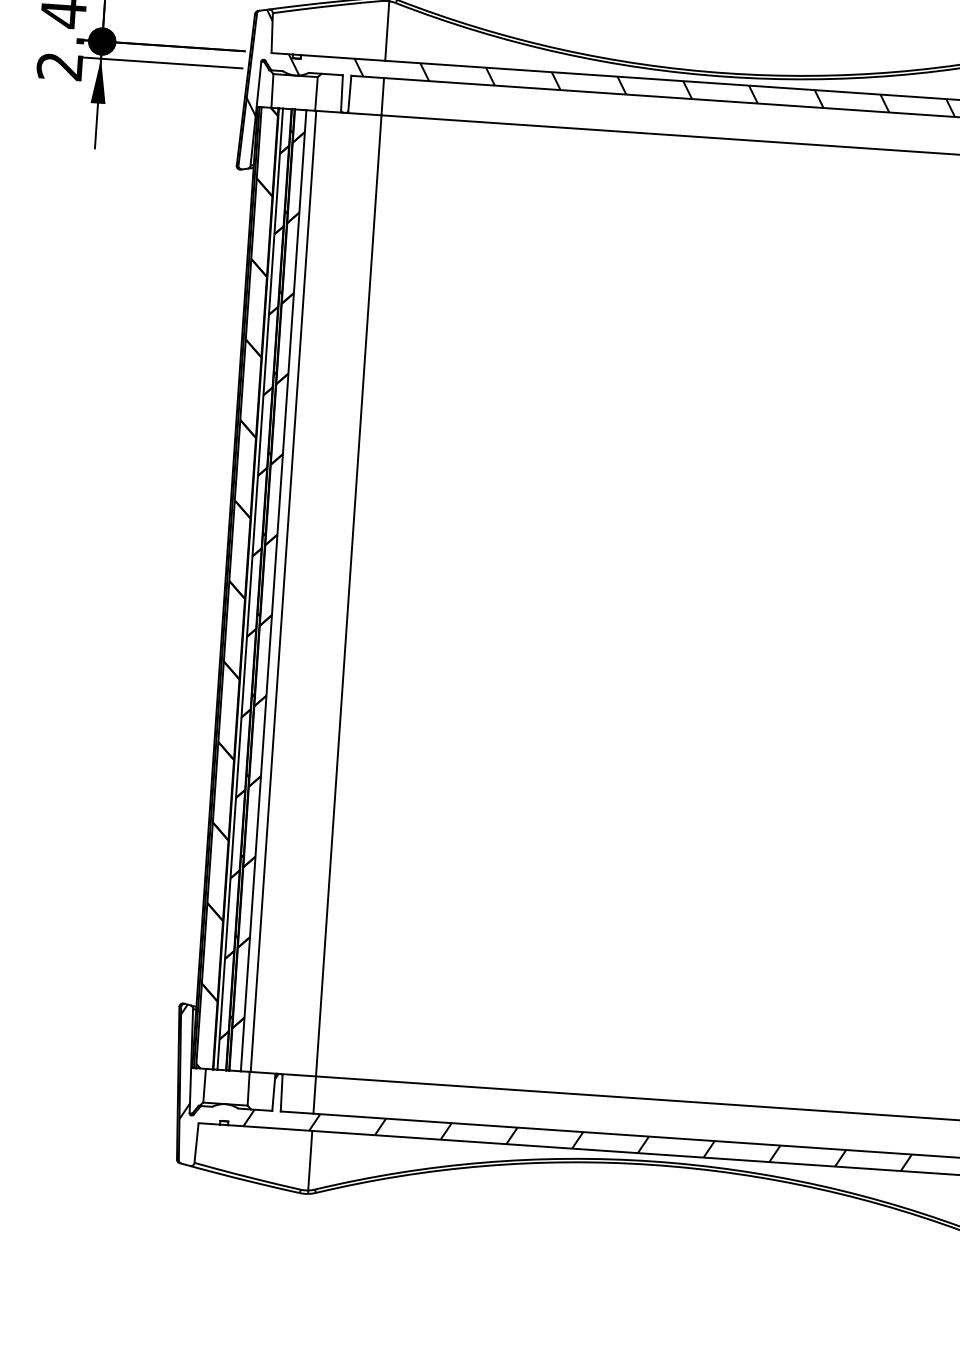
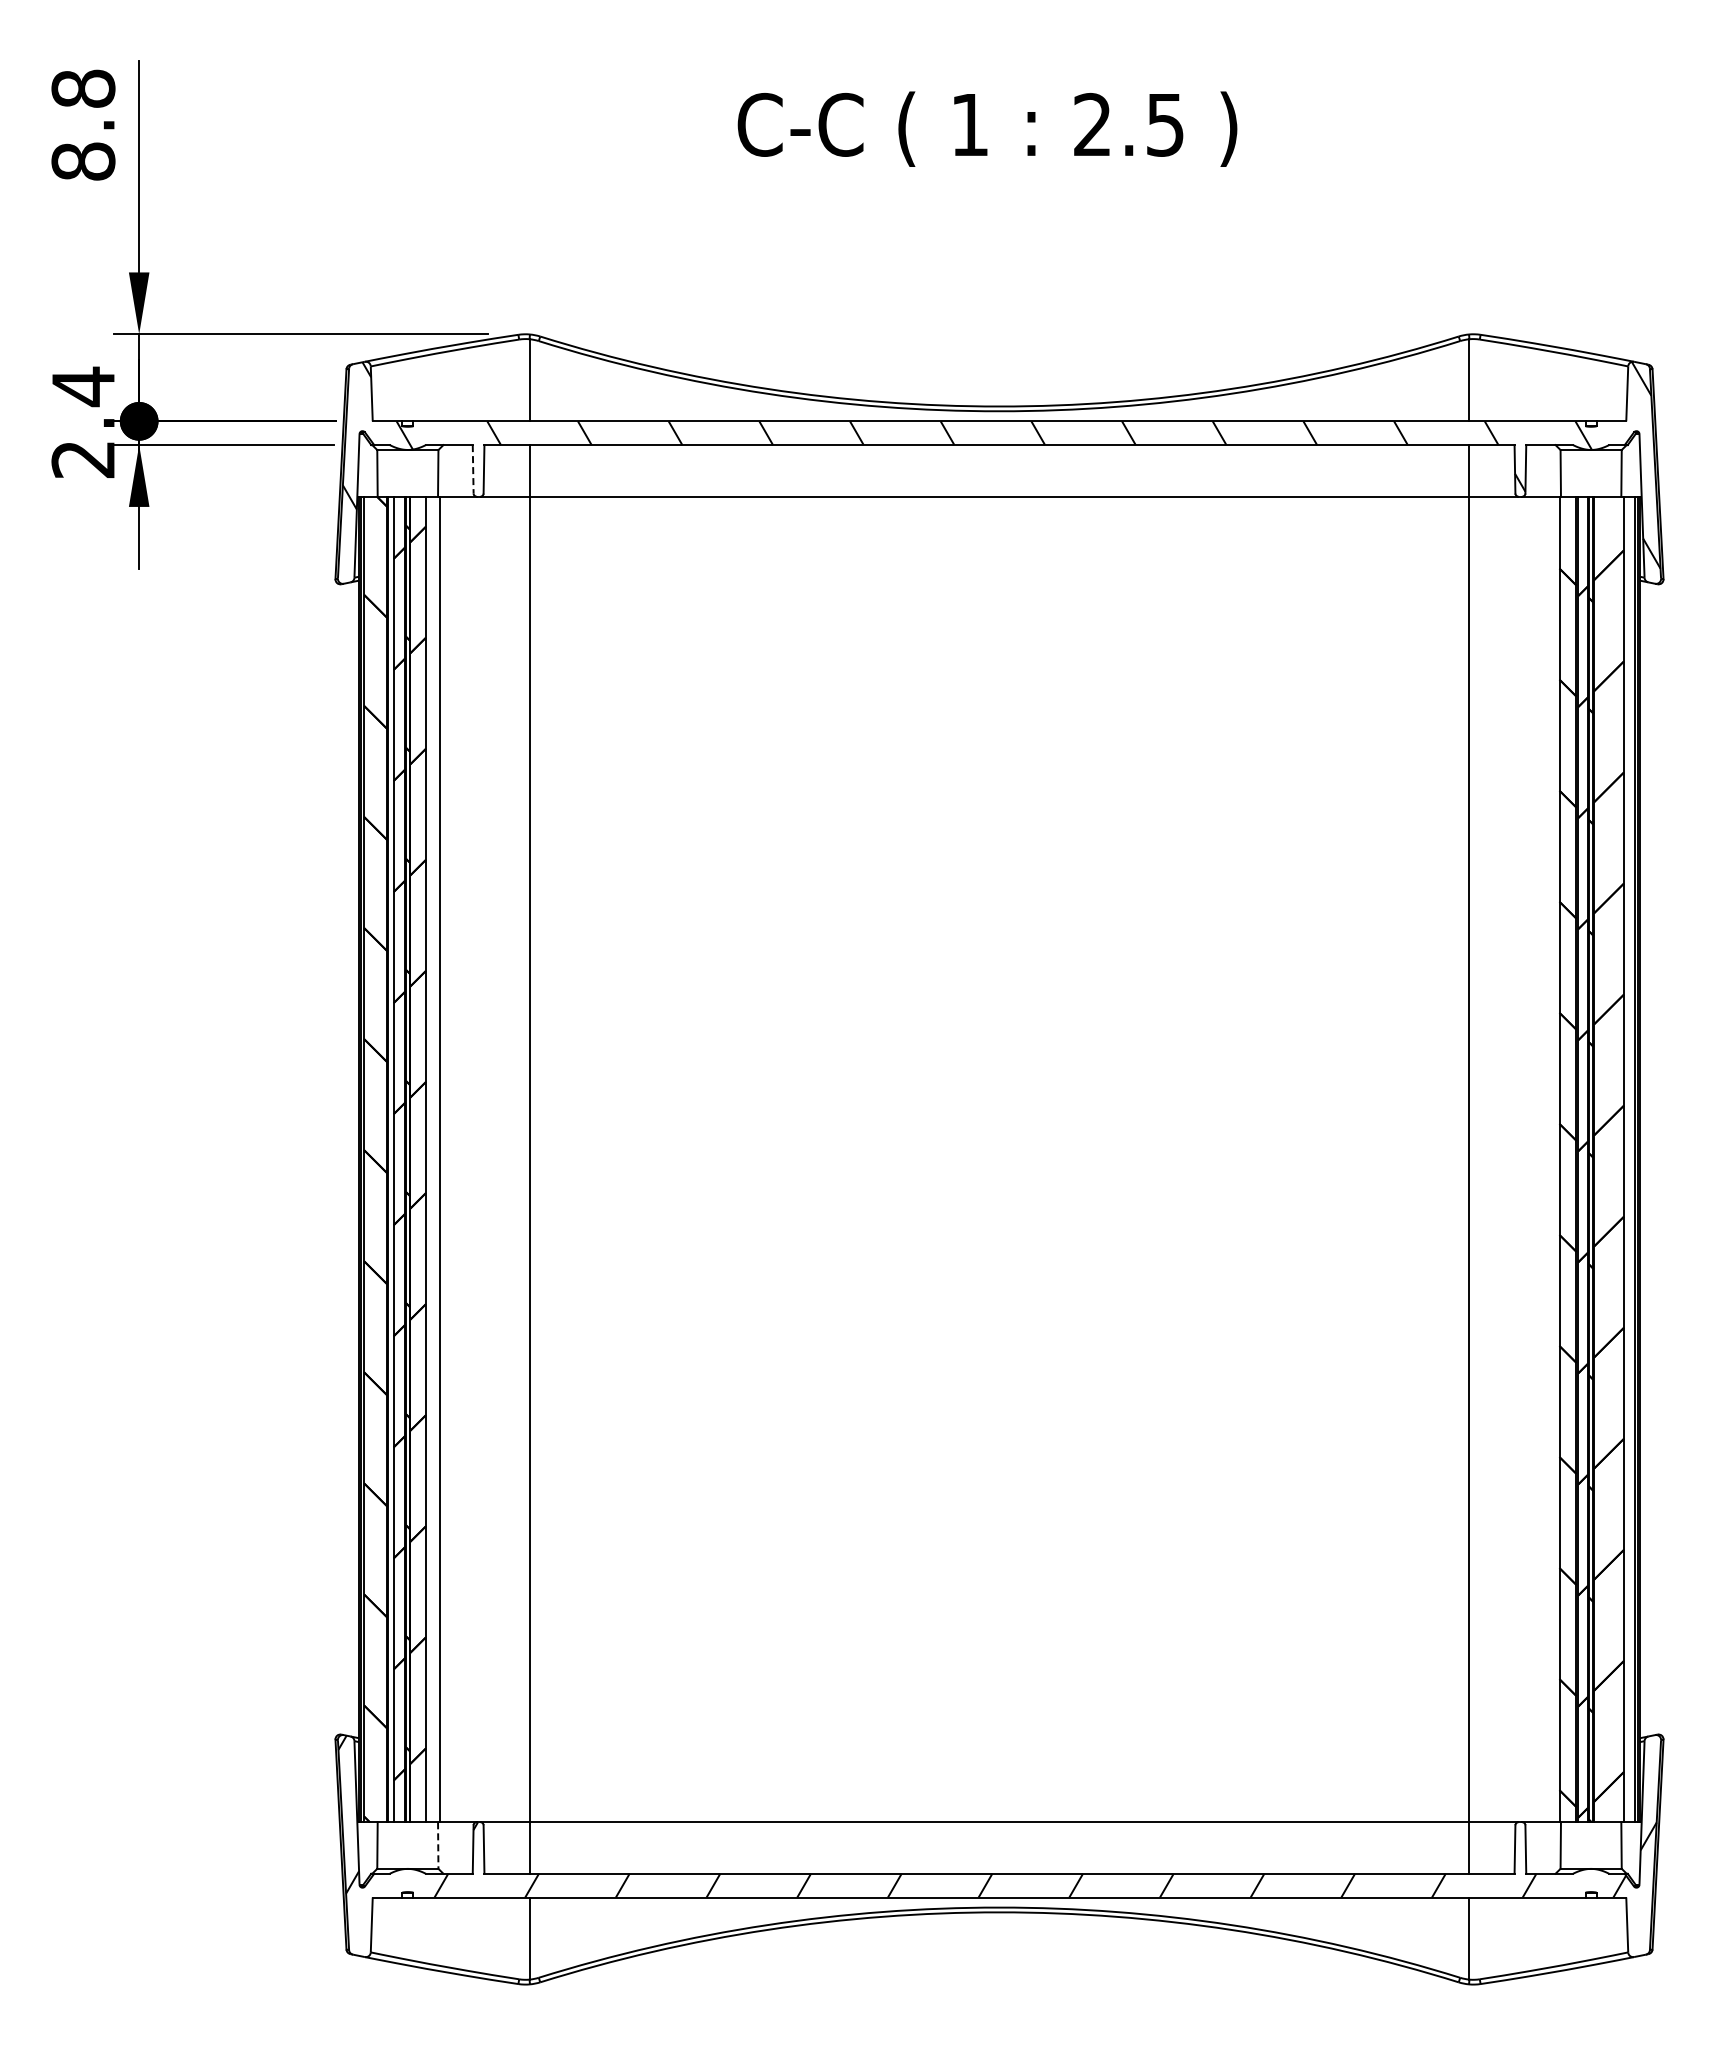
line: (342, 92) -> (473, 469), solid -> dashed
line: (248, 1089) -> (438, 1846), solid -> dashed

